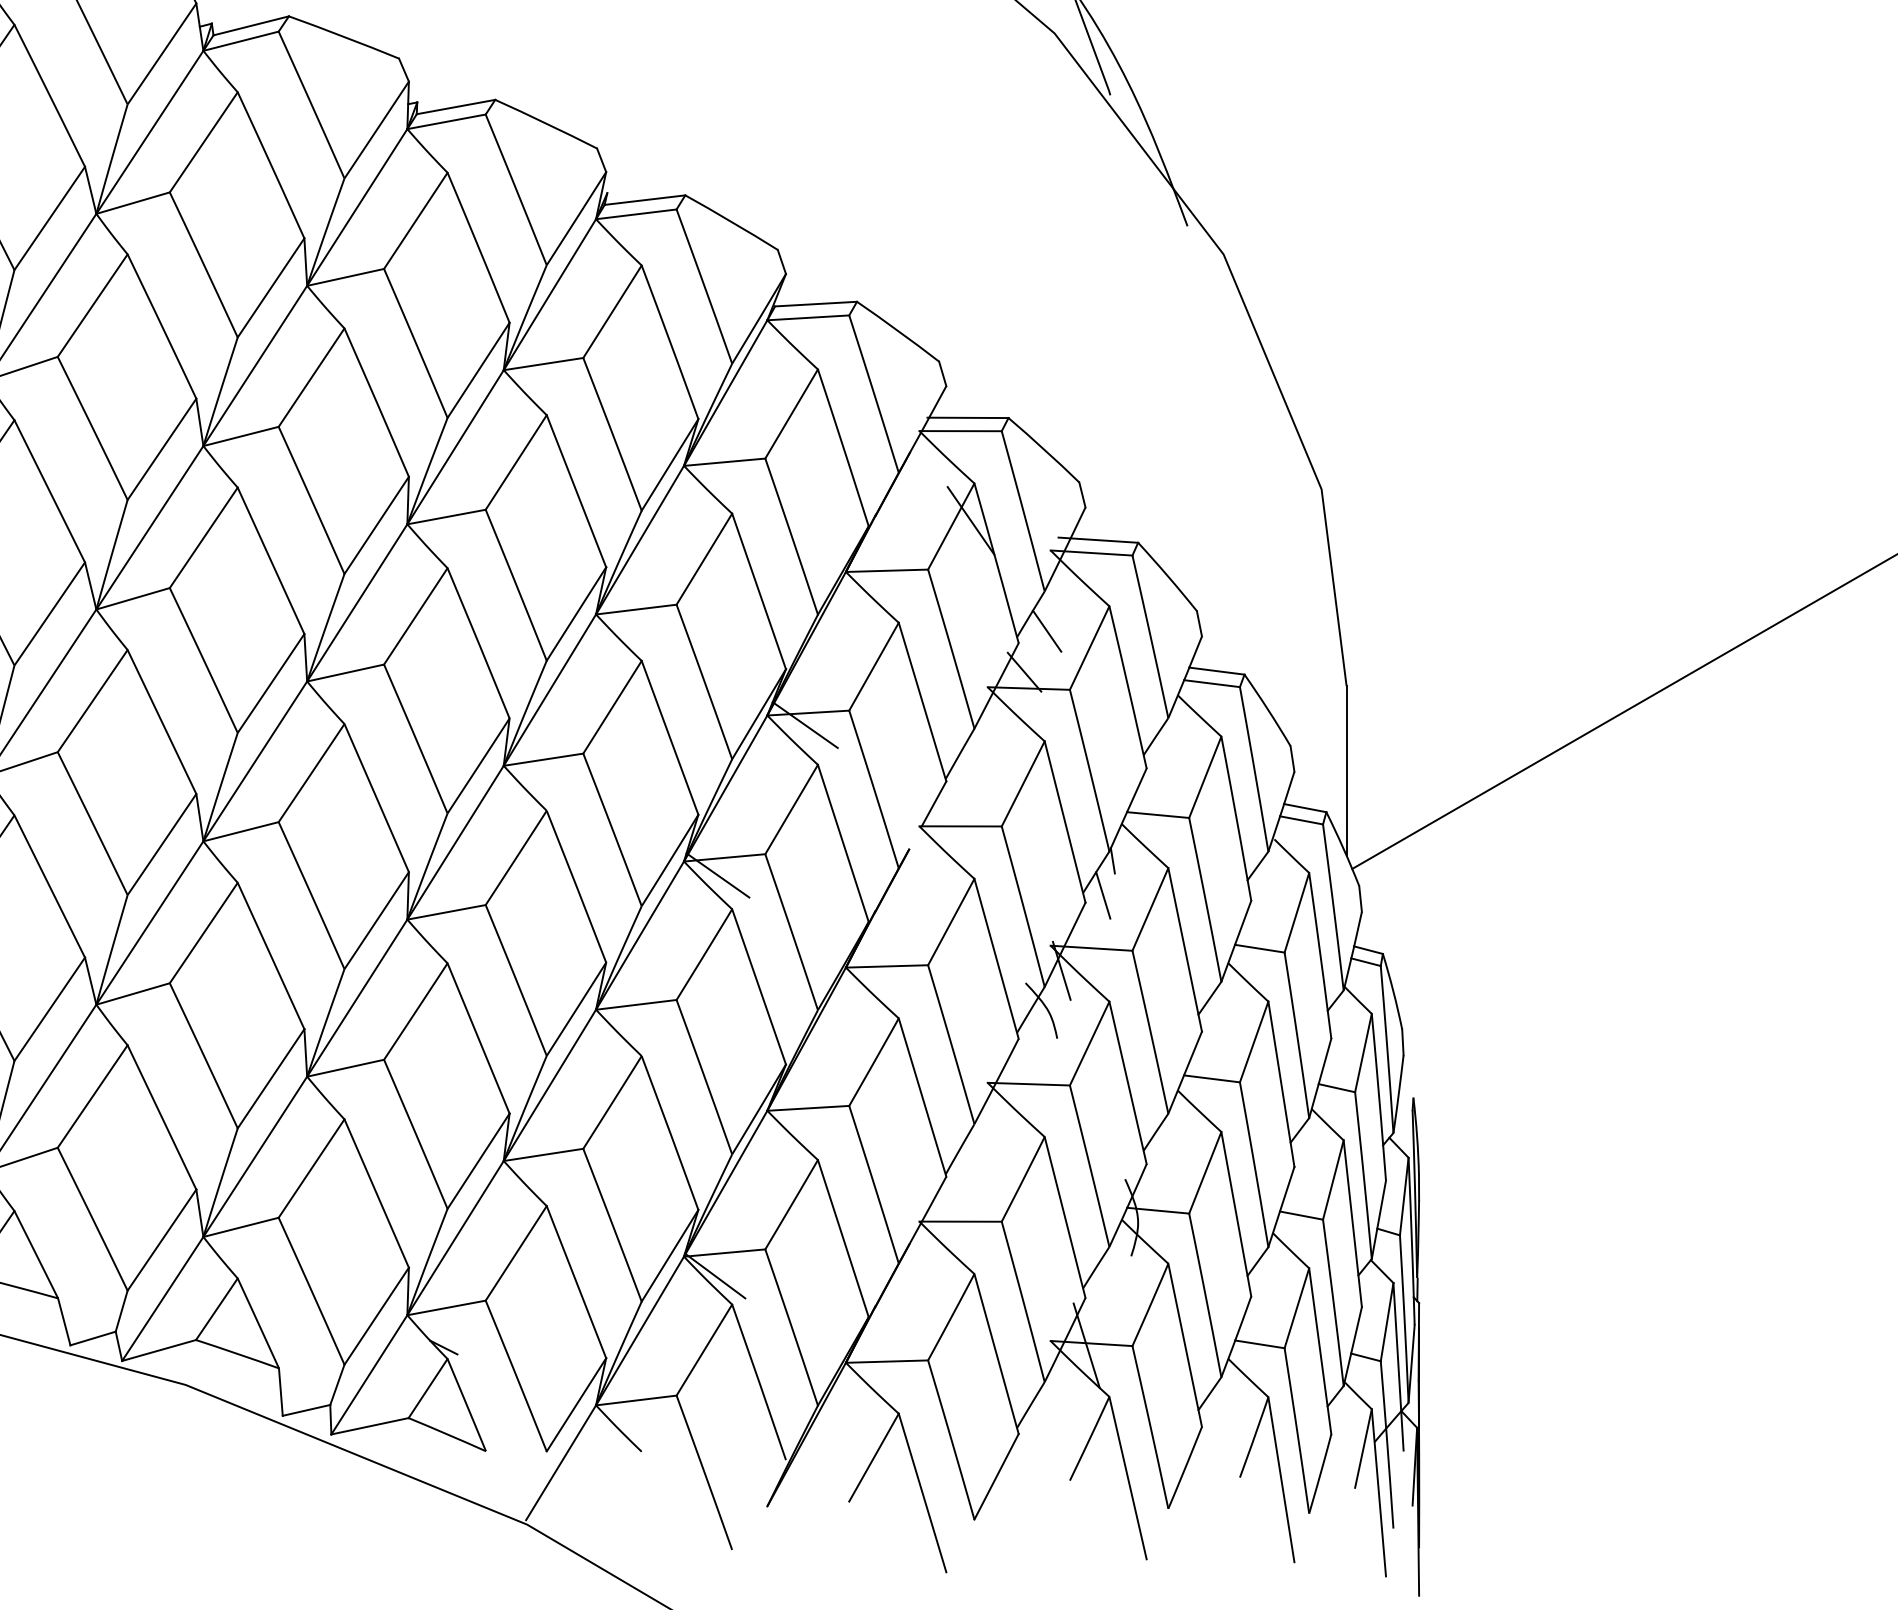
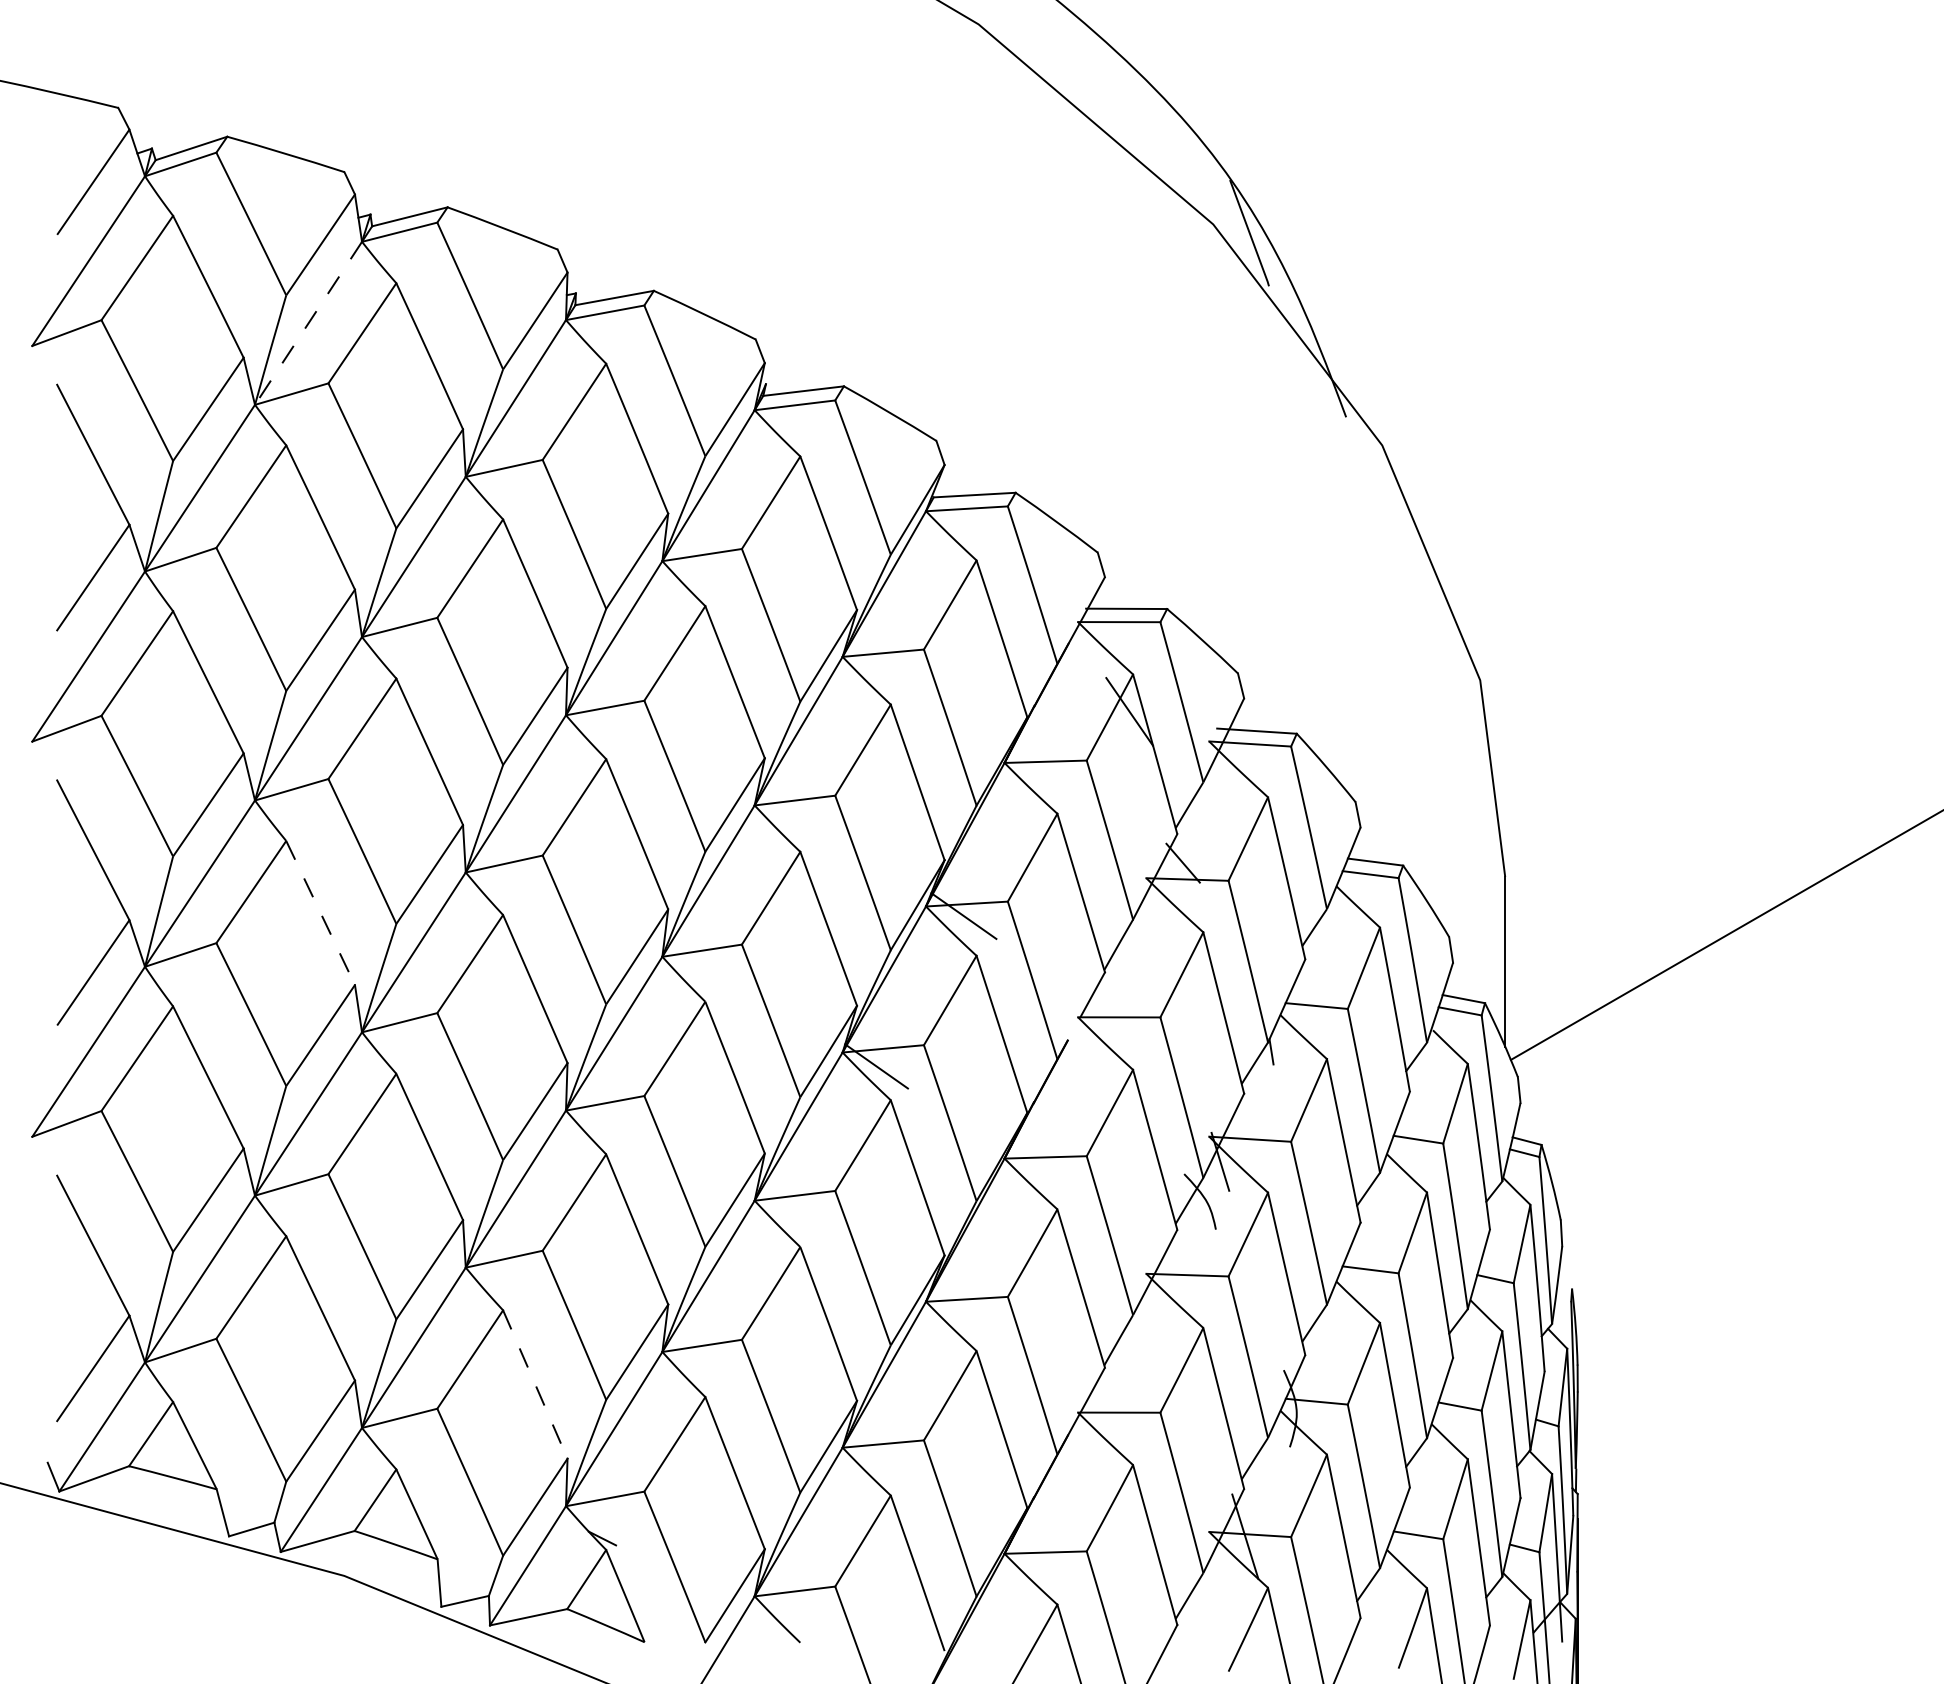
line: (149, 132) -> (308, 323), solid -> dashed
line: (1046, 630) -> (1205, 821), removed
line: (161, 721) -> (320, 912), solid -> dashed
line: (1102, 895) -> (1261, 1086), removed
line: (376, 1193) -> (535, 1384), solid -> dashed
line: (714, 1275) -> (873, 1466), removed

